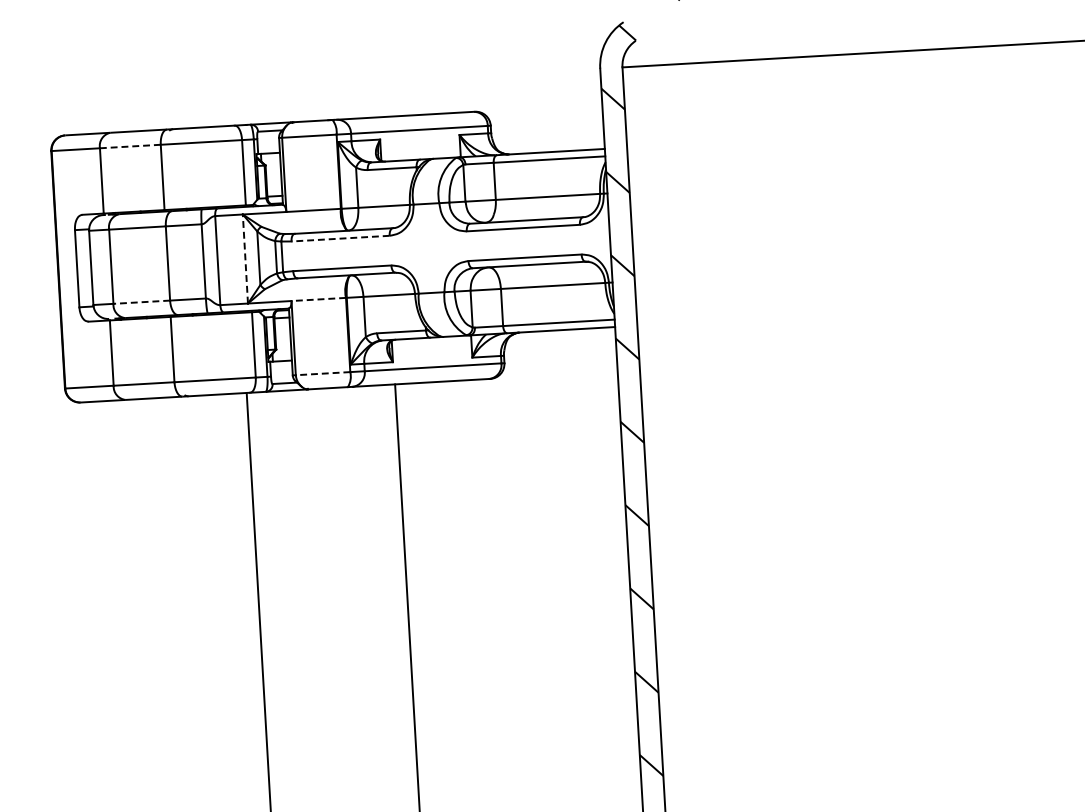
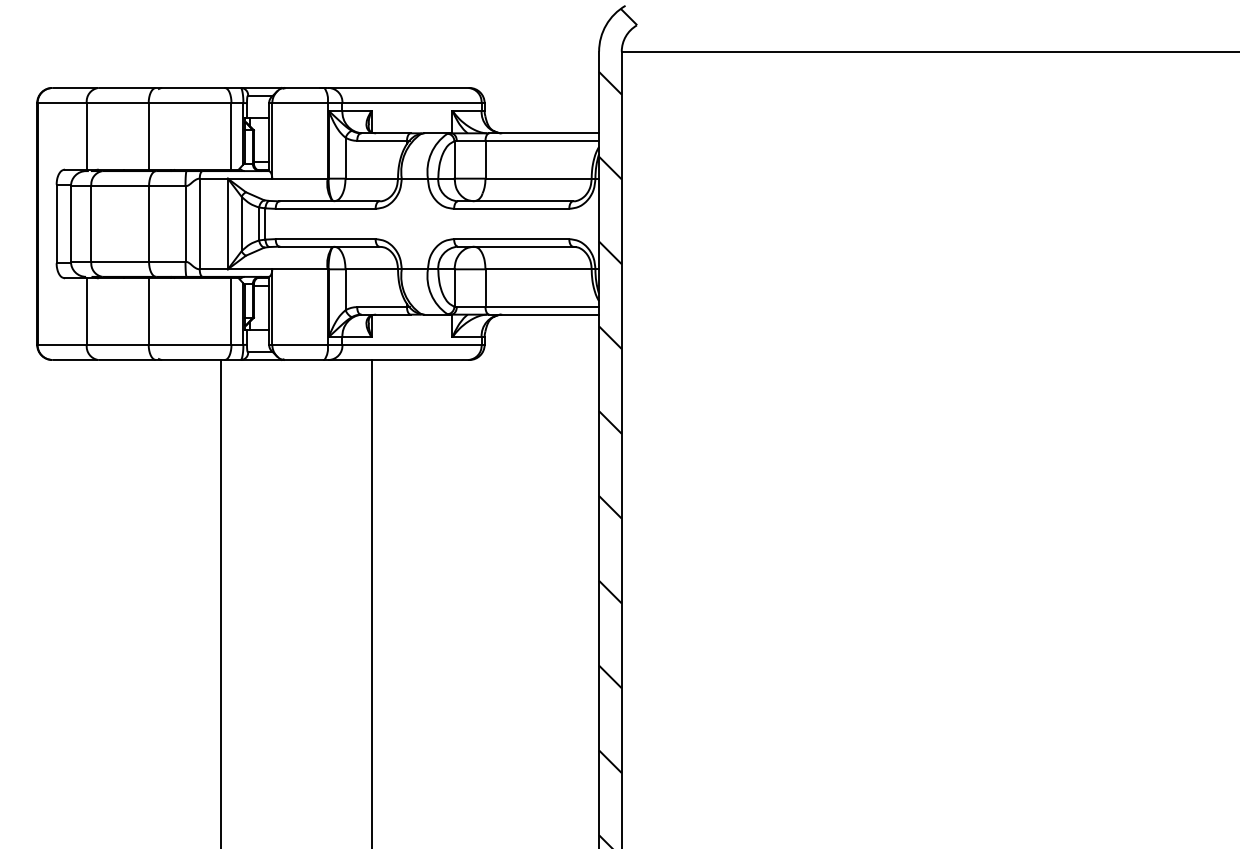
line: (130, 146) -> (117, 103), dashed -> solid
line: (340, 238) -> (325, 208), dashed -> solid
line: (244, 258) -> (227, 223), dashed -> solid
line: (318, 299) -> (299, 269), dashed -> solid
line: (142, 301) -> (120, 261), dashed -> solid
line: (322, 373) -> (299, 344), dashed -> solid

